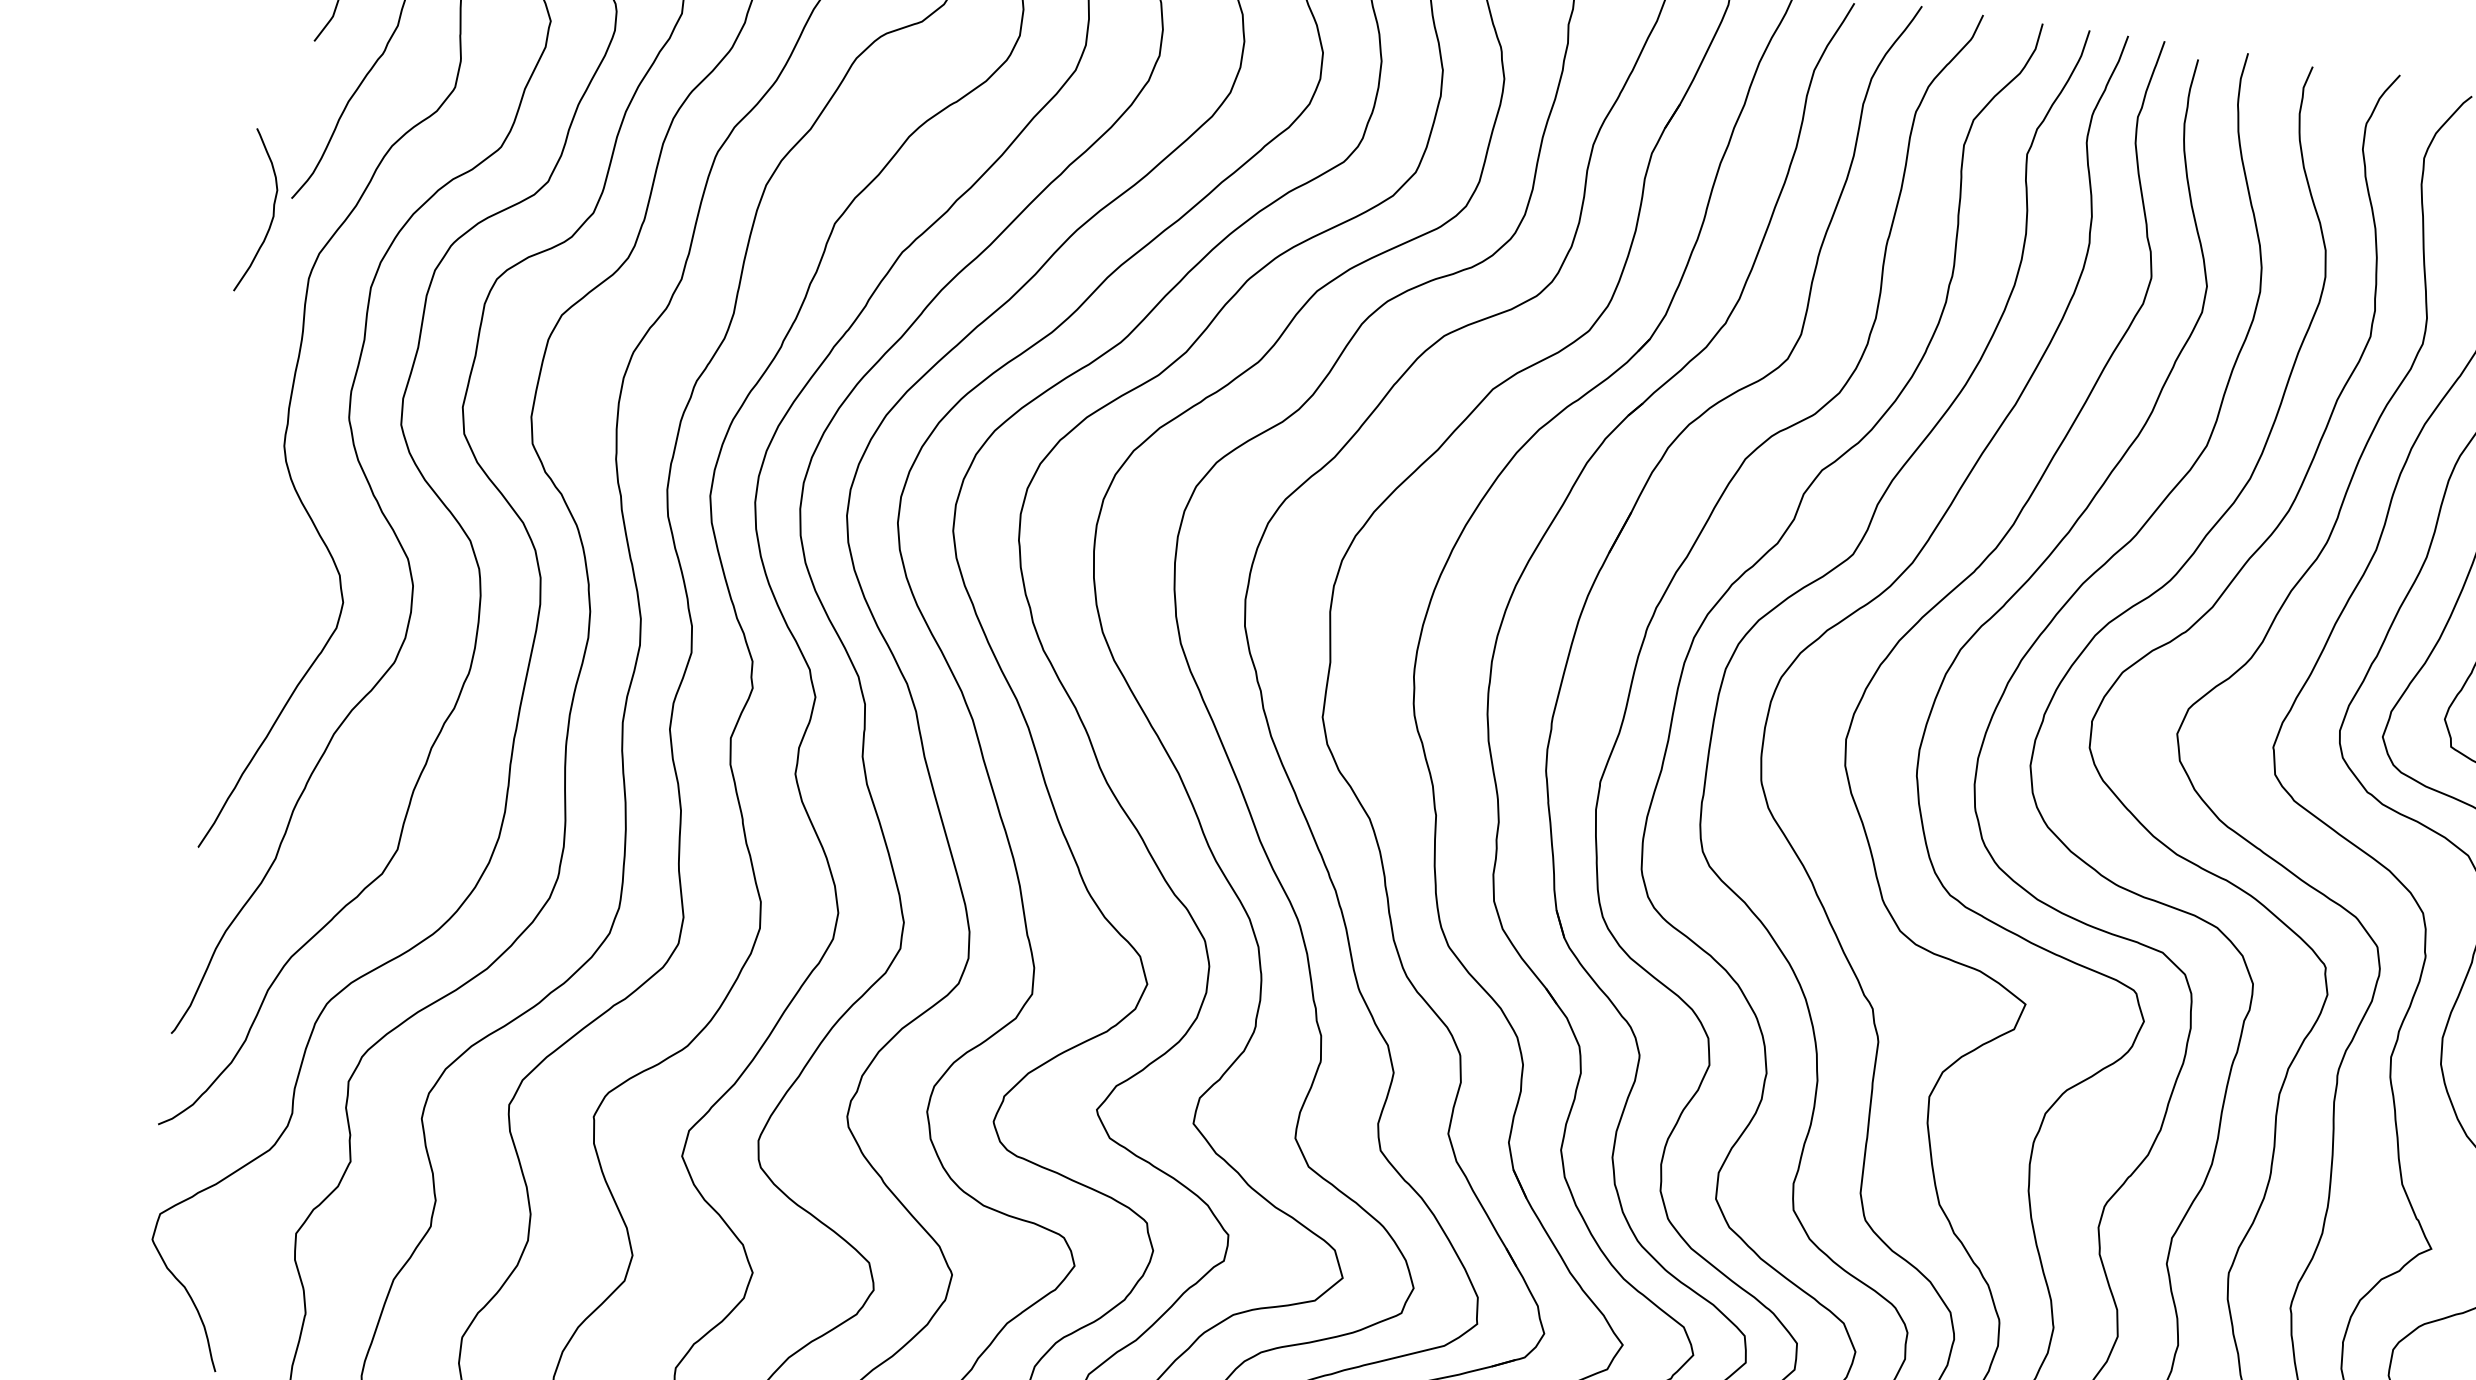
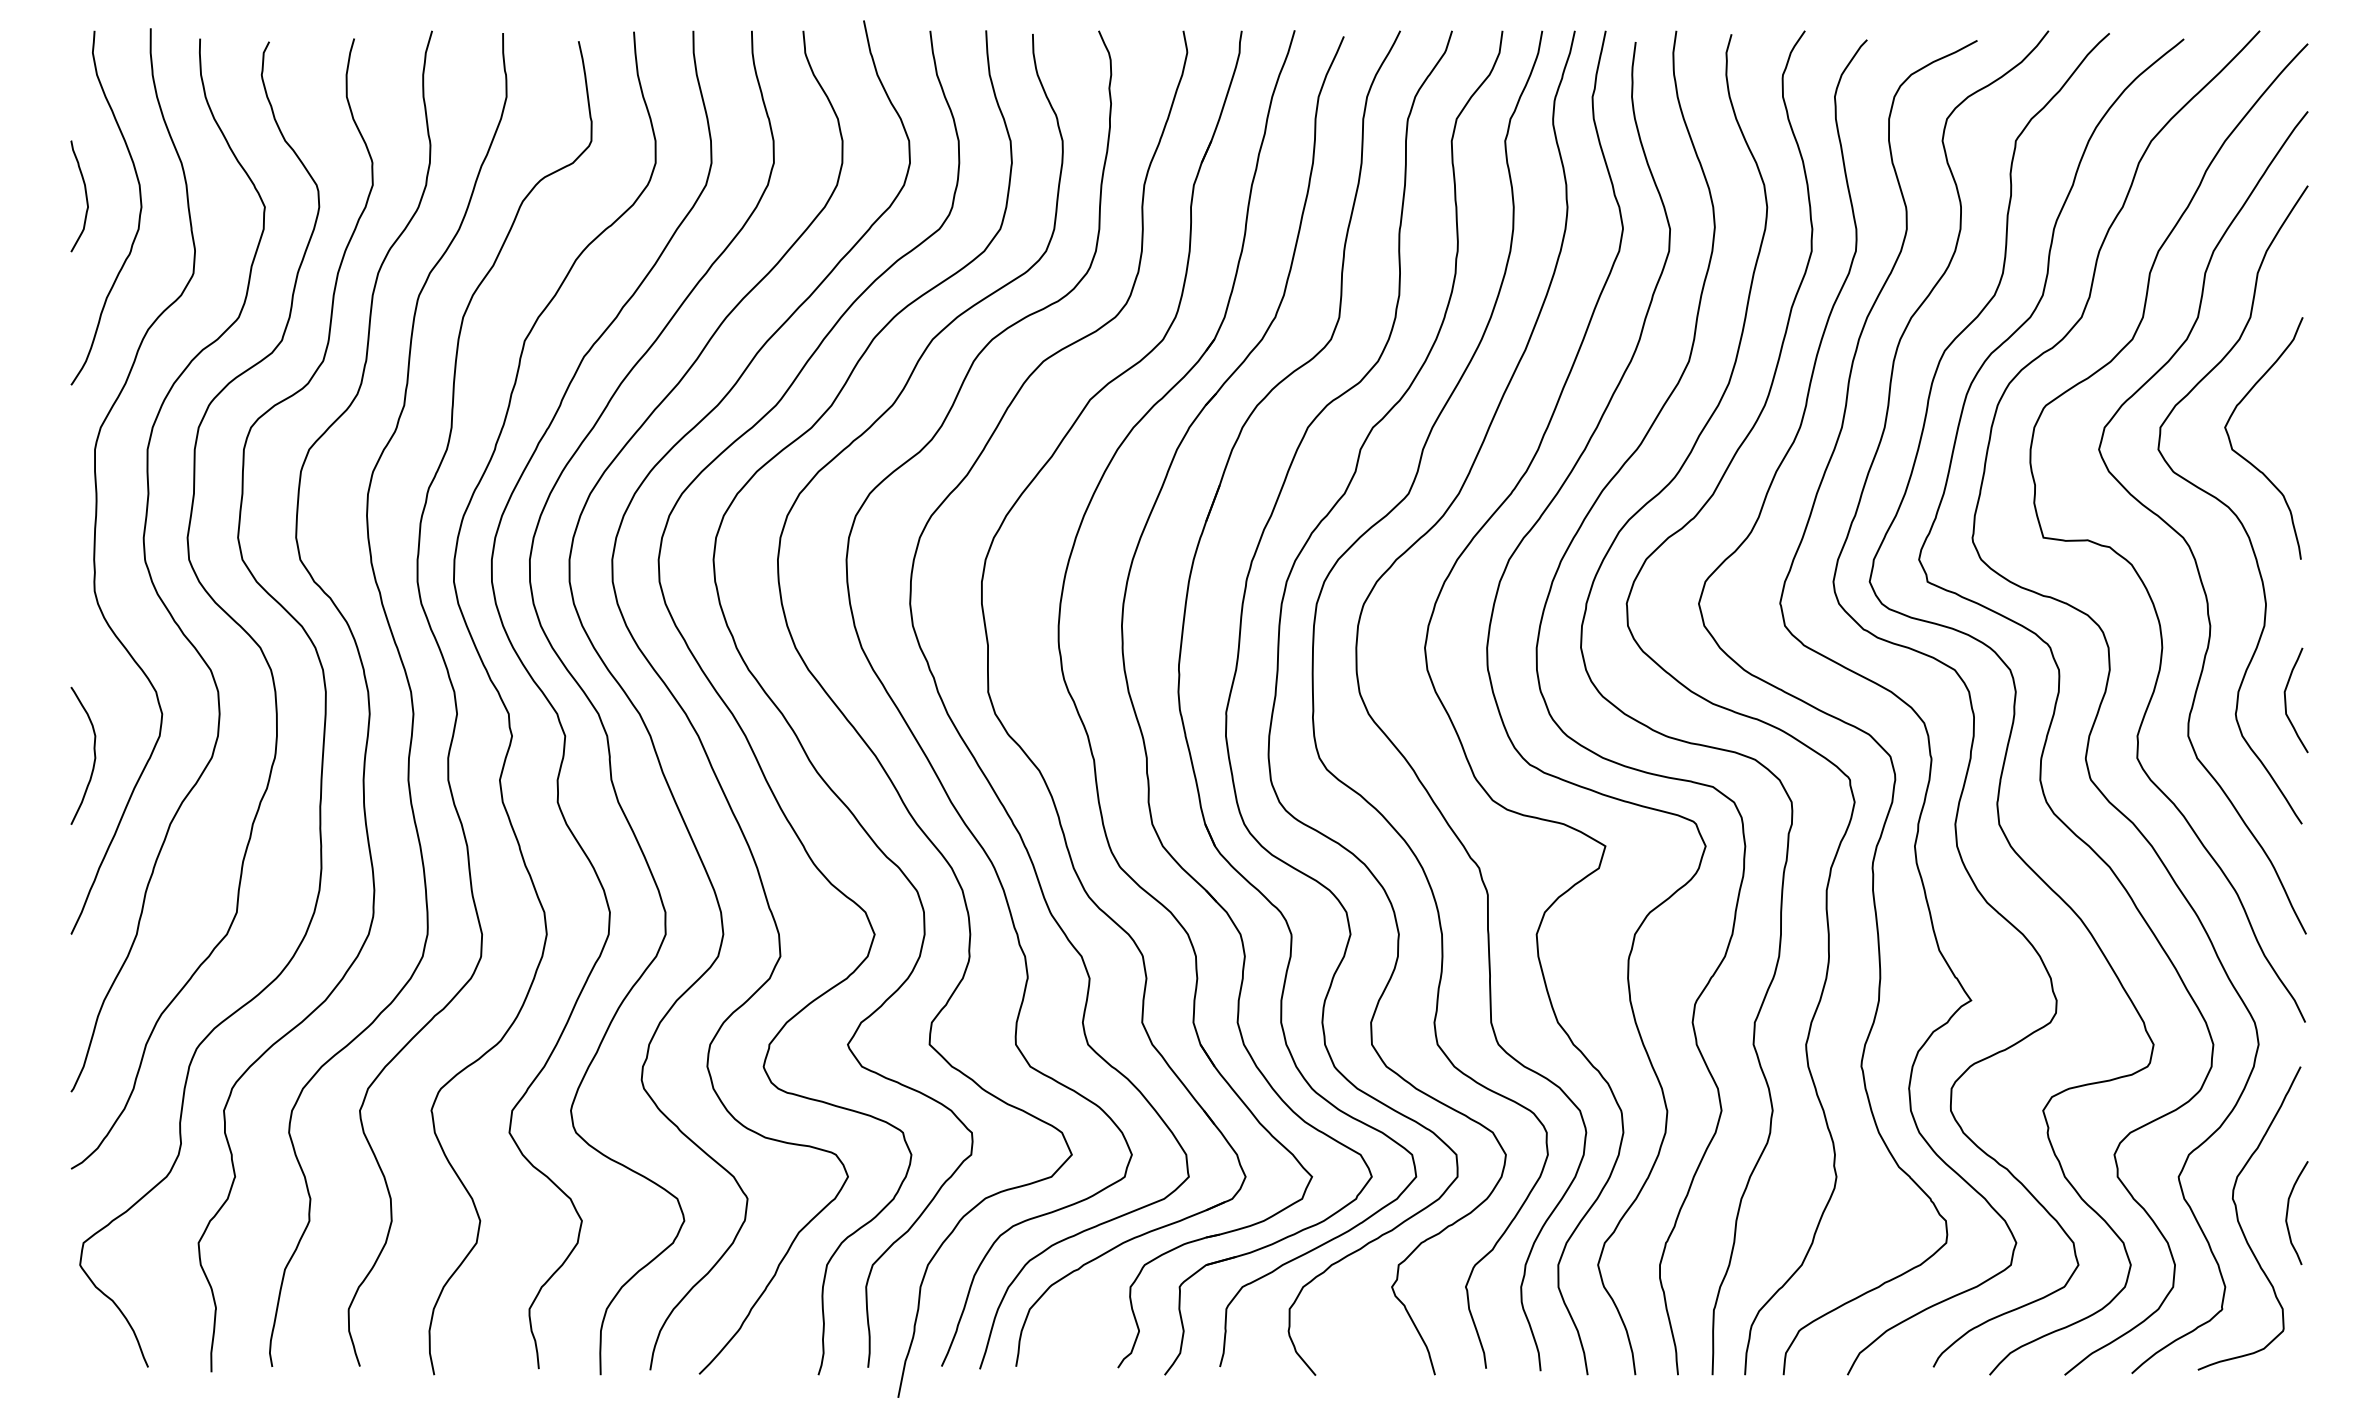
curve: (272, 208) -> (93, 751), moved

